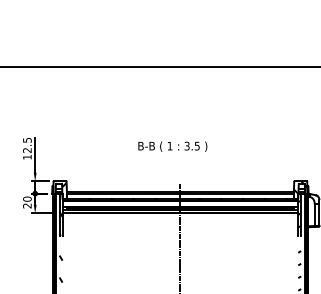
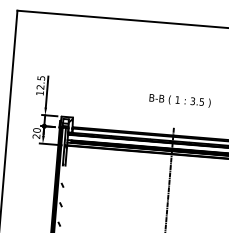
text: (172, 146) -> (179, 100), moved

